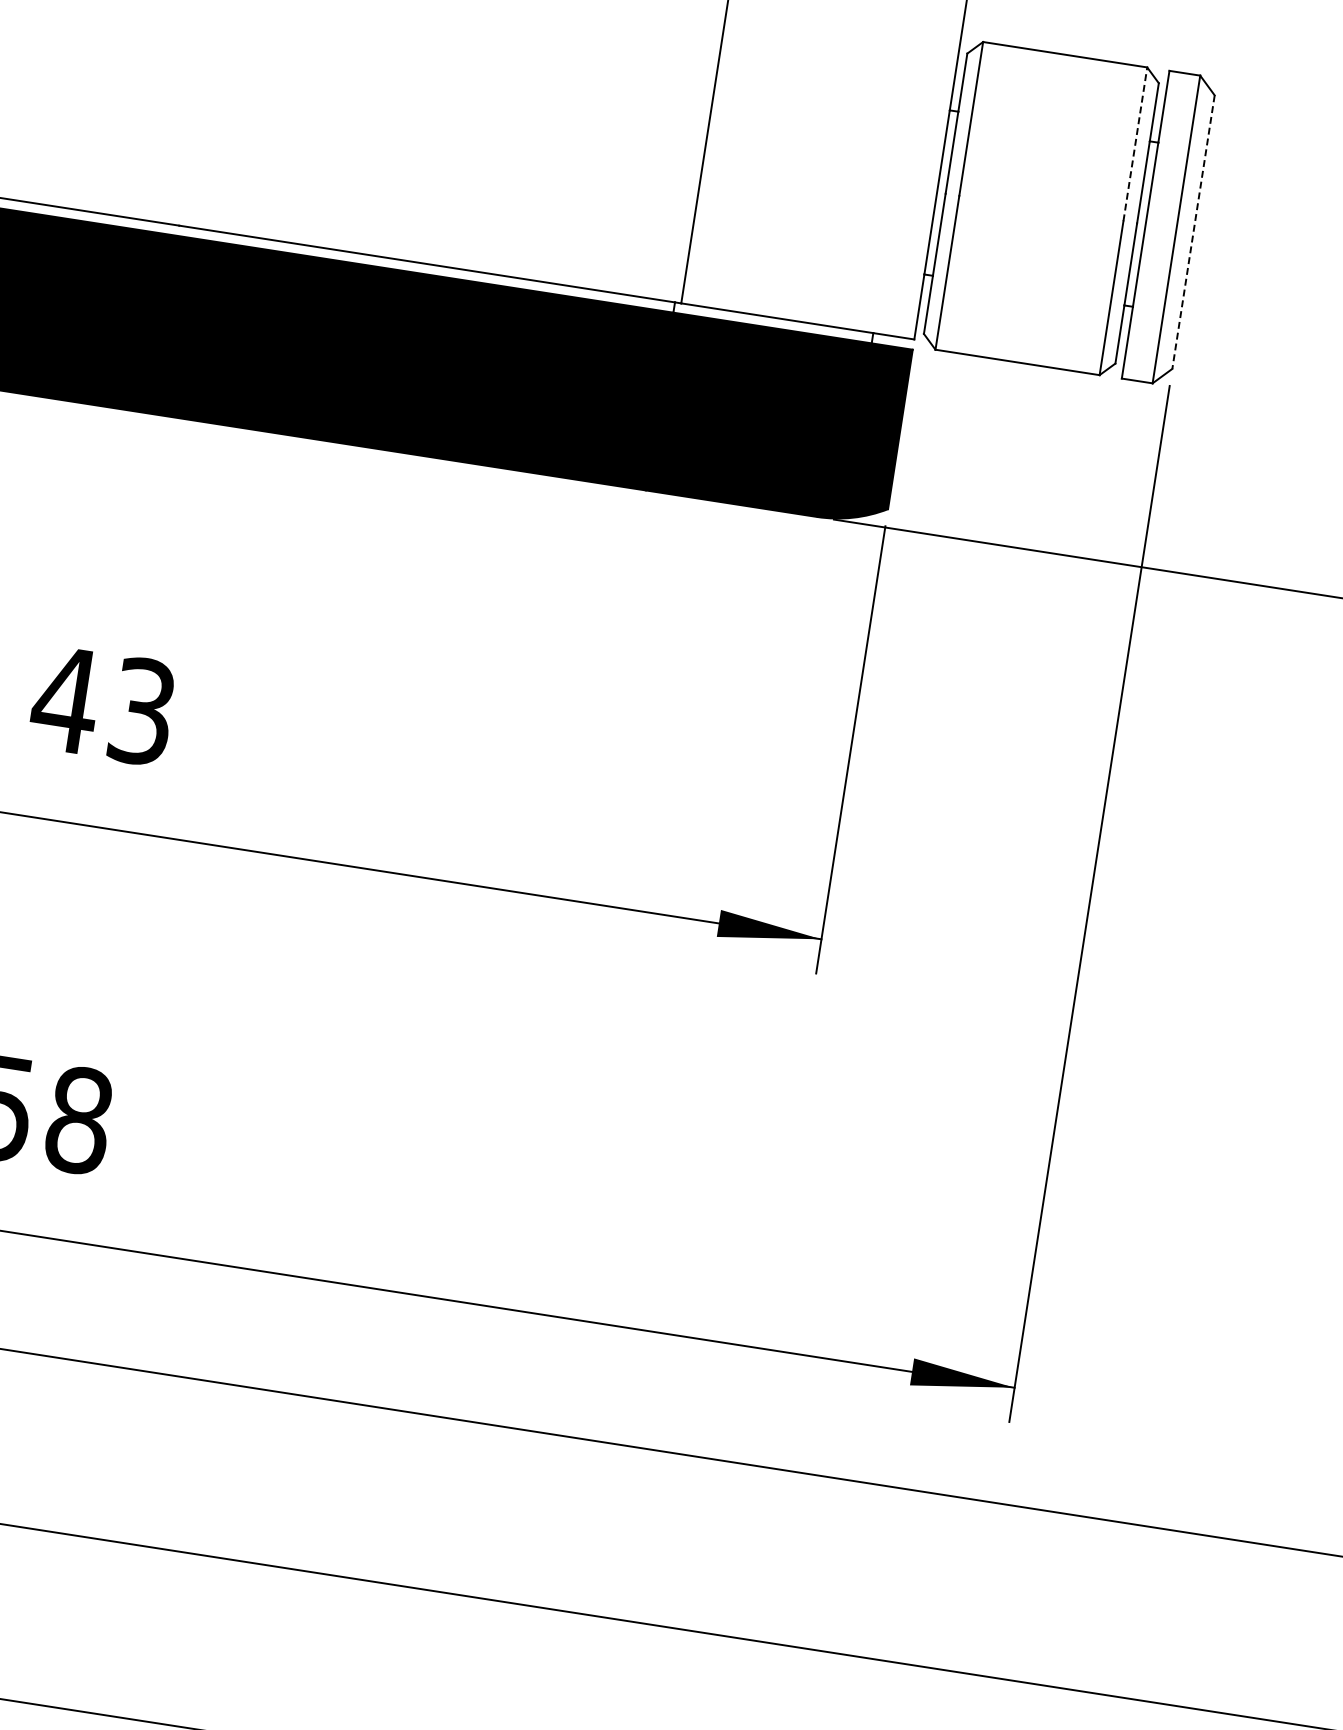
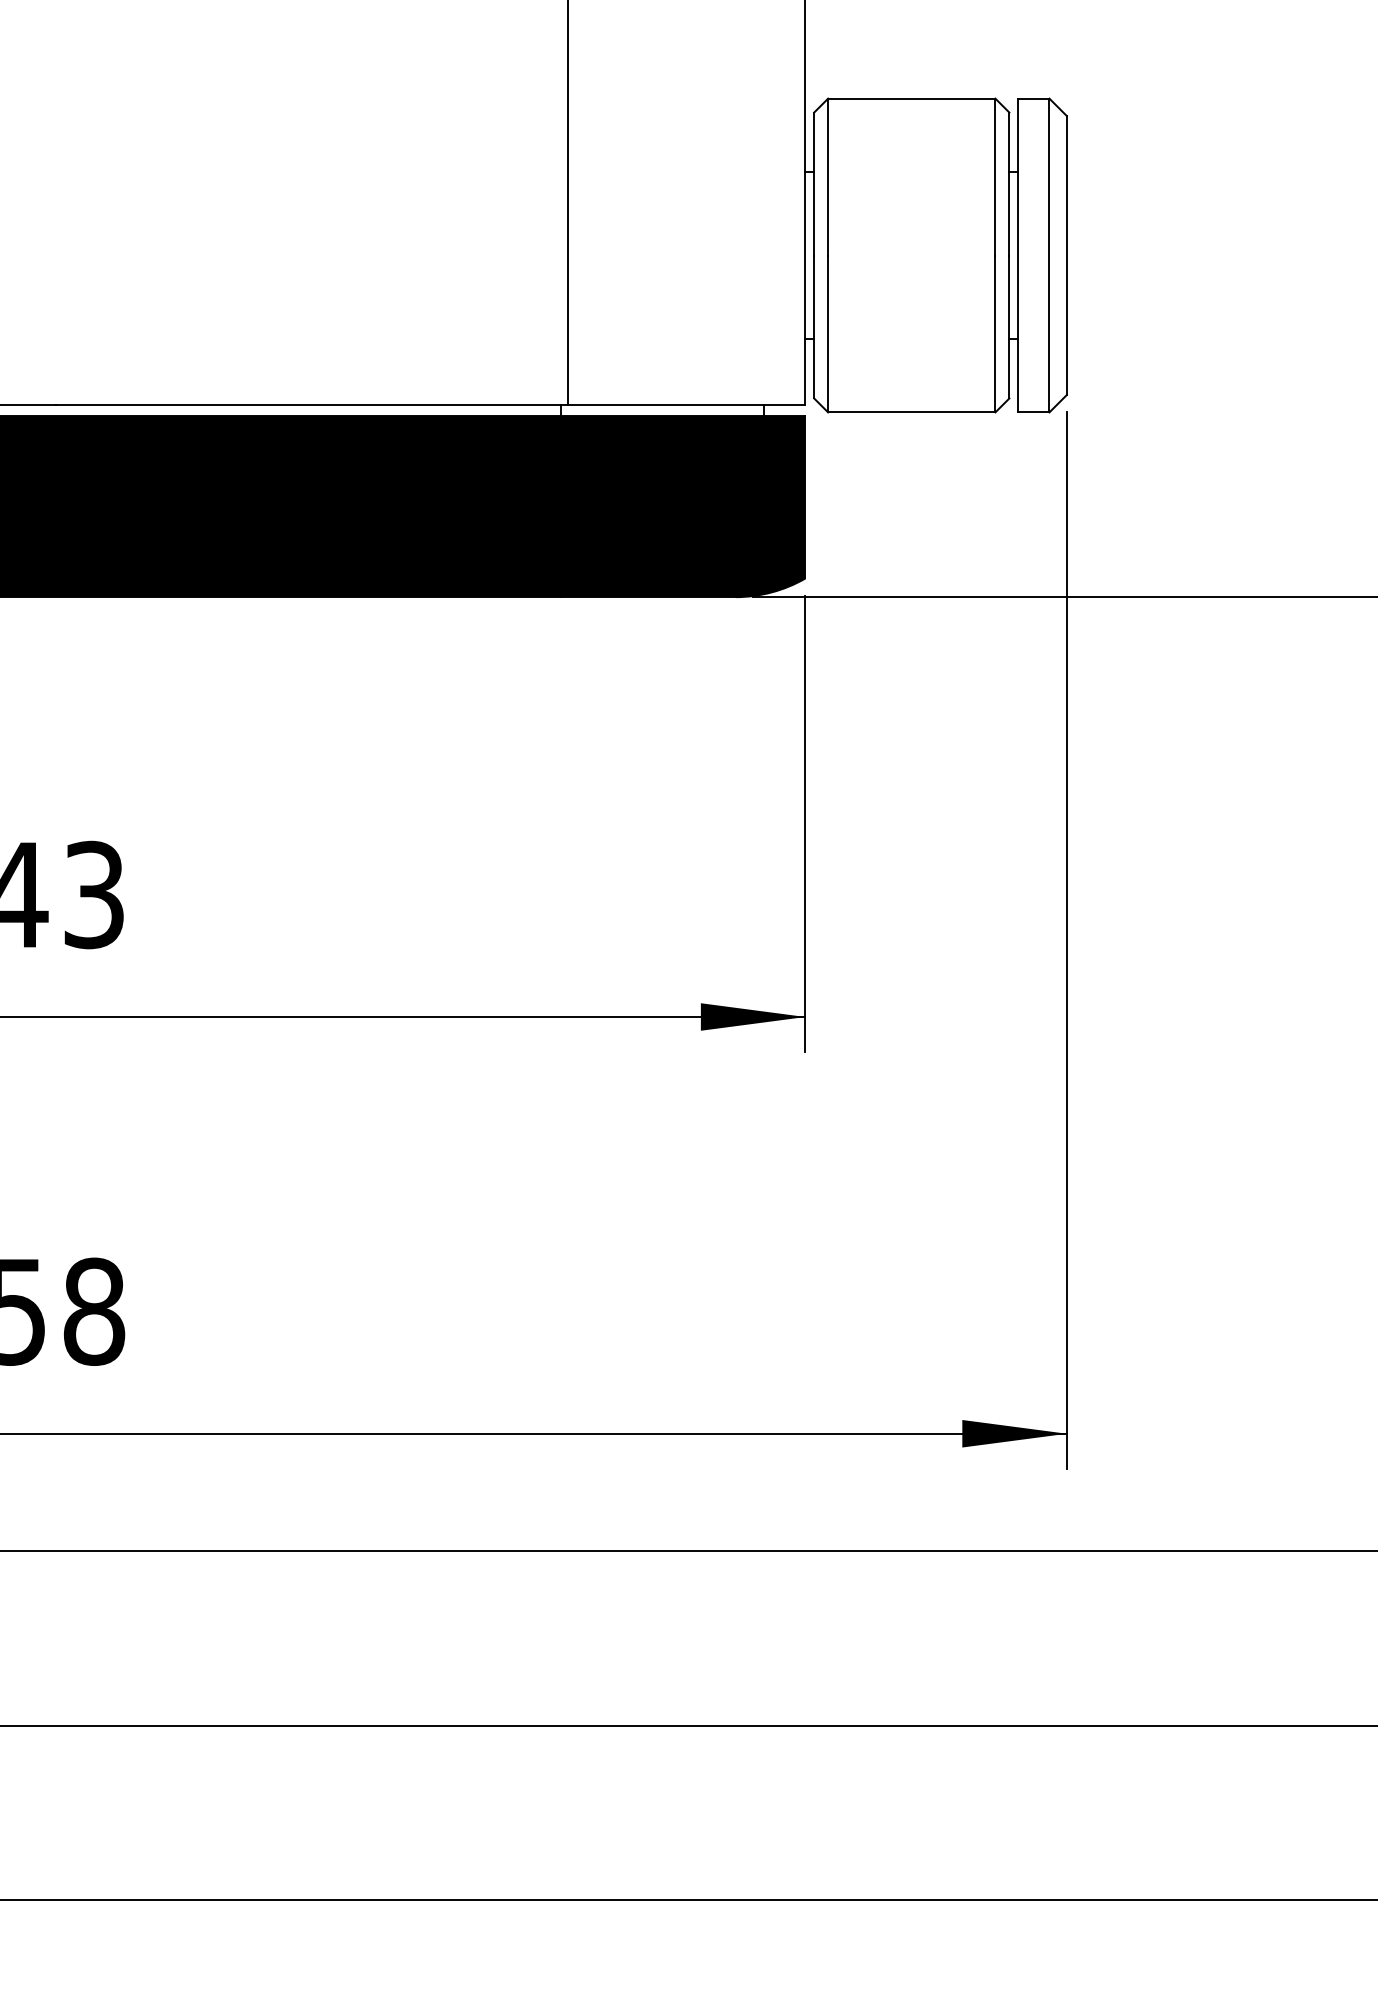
line: (1135, 143) -> (995, 176), dashed -> solid
line: (1192, 233) -> (1066, 256), dashed -> solid

